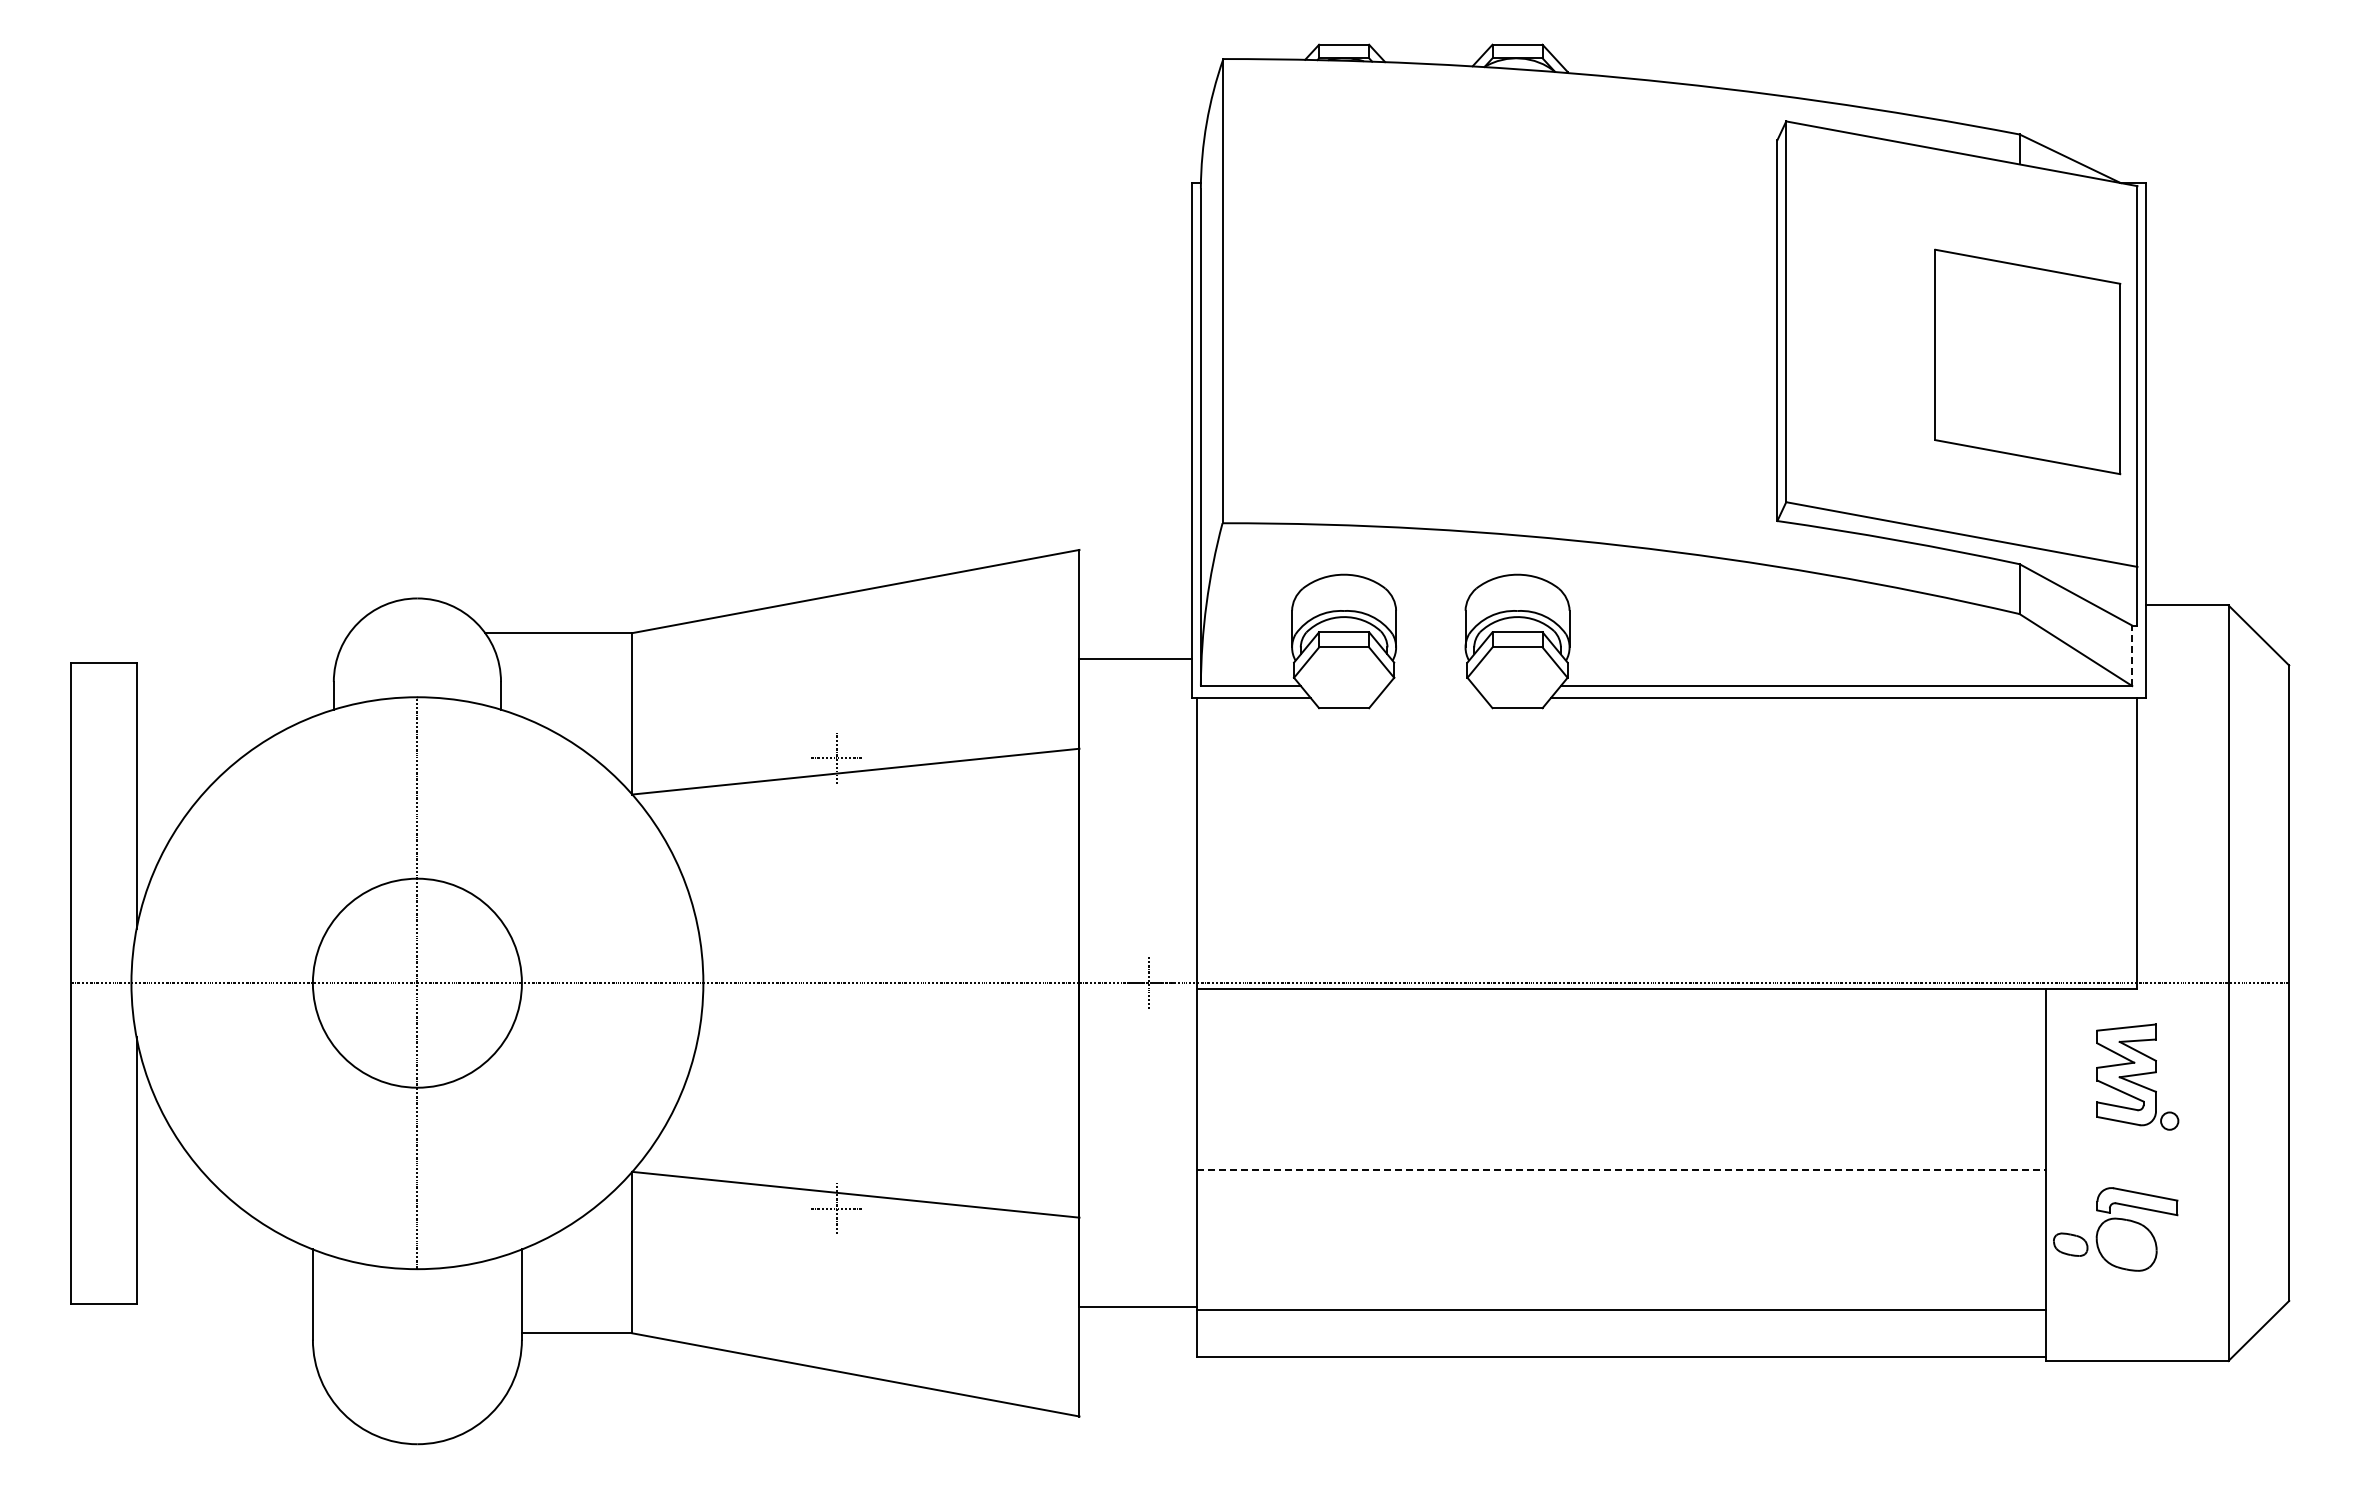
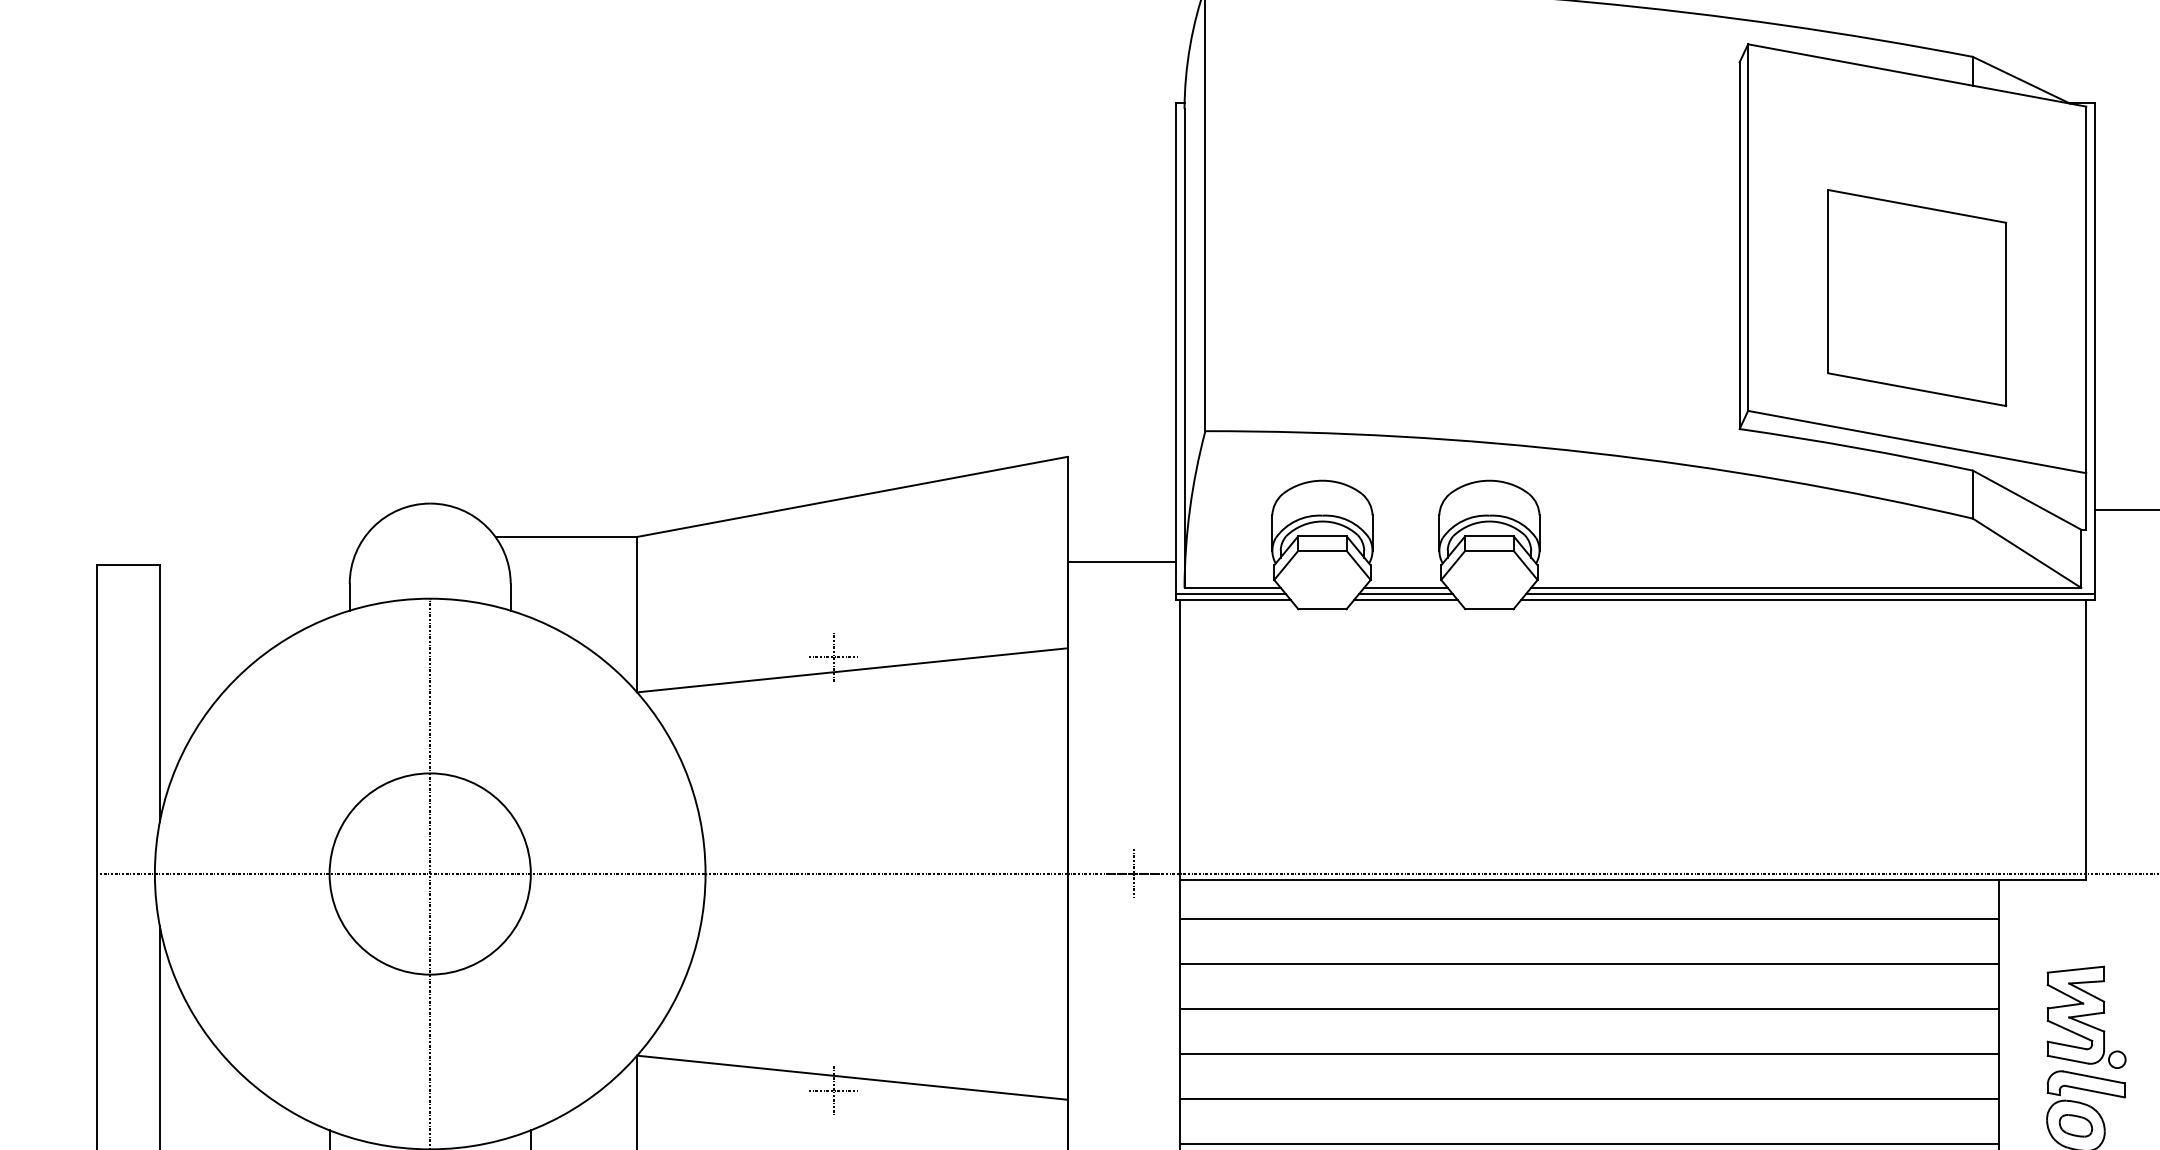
part: (2027, 361) -> (1916, 297), moved
line: (2132, 655) -> (2081, 558), dashed -> solid
line: (1430, 686) -> (1405, 588), added
line: (1249, 692) -> (1231, 594), added
line: (1430, 692) -> (1405, 594), added
line: (1850, 692) -> (1809, 594), added
line: (1430, 698) -> (1405, 599), added
line: (1621, 1029) -> (1589, 918), added
line: (1621, 1076) -> (1589, 963), added
part: (2137, 1076) -> (2086, 1016), moved
line: (1621, 1123) -> (1589, 1009), added
line: (1621, 1169) -> (1589, 1053), dashed -> solid
line: (1621, 1216) -> (1589, 1098), added
part: (2070, 1244) -> (2075, 1125), moved
line: (1621, 1263) -> (1589, 1143), added

